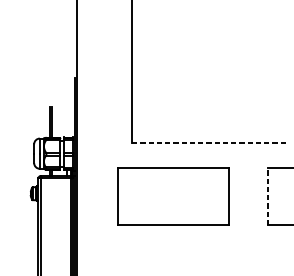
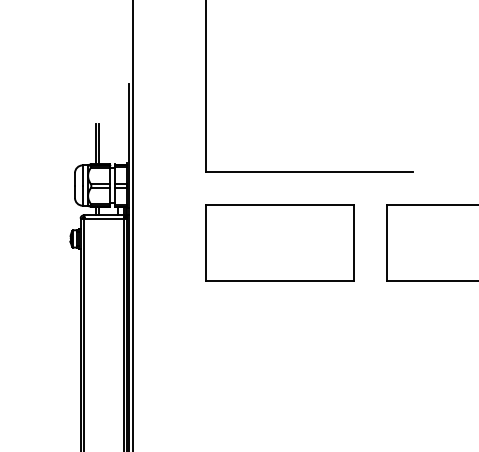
line: (210, 143) -> (309, 171), dashed -> solid
part: (173, 196) -> (279, 242), moved
line: (267, 196) -> (386, 242), dashed -> solid

